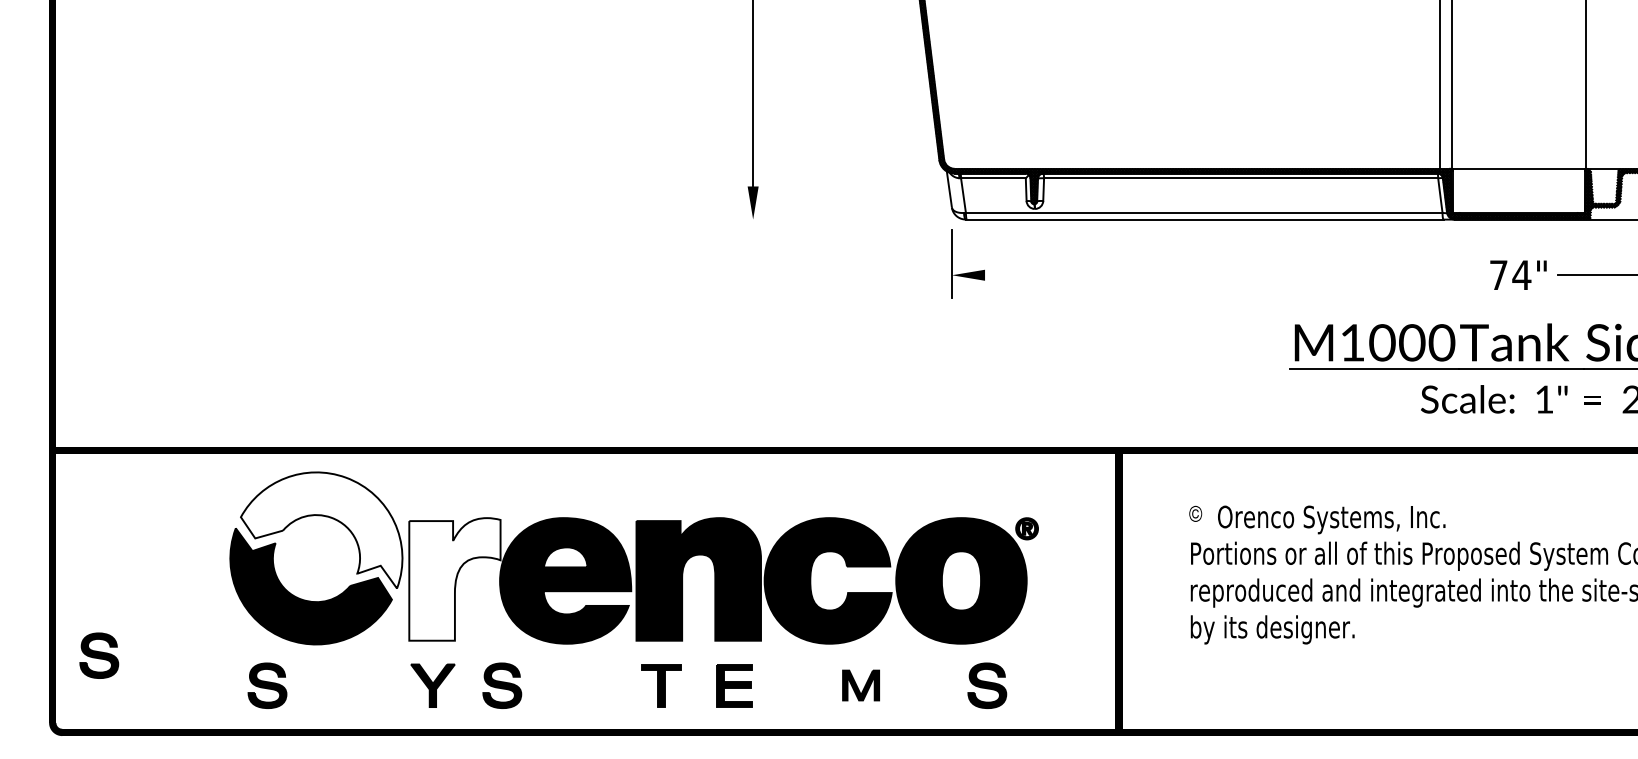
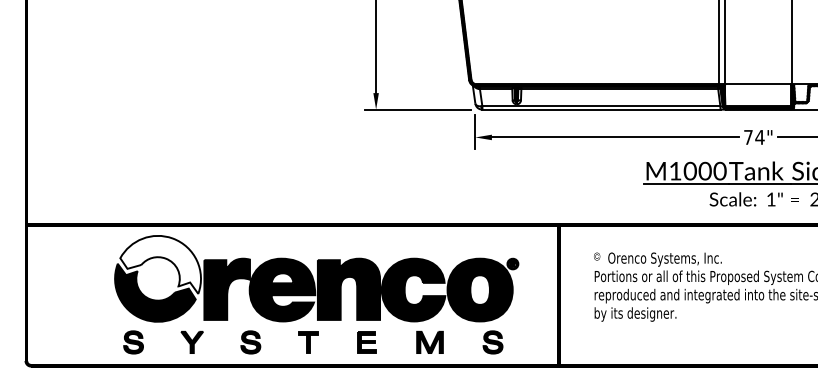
line: (836, 219) -> (417, 109), added
line: (1232, 275) -> (615, 137), added
fill: (453, 577) -> (226, 288), added
part: (99, 655) -> (49, 327), removed
part: (431, 683) -> (191, 341), moved
part: (860, 683) -> (429, 341), size x1.43
part: (661, 685) -> (308, 342), moved

